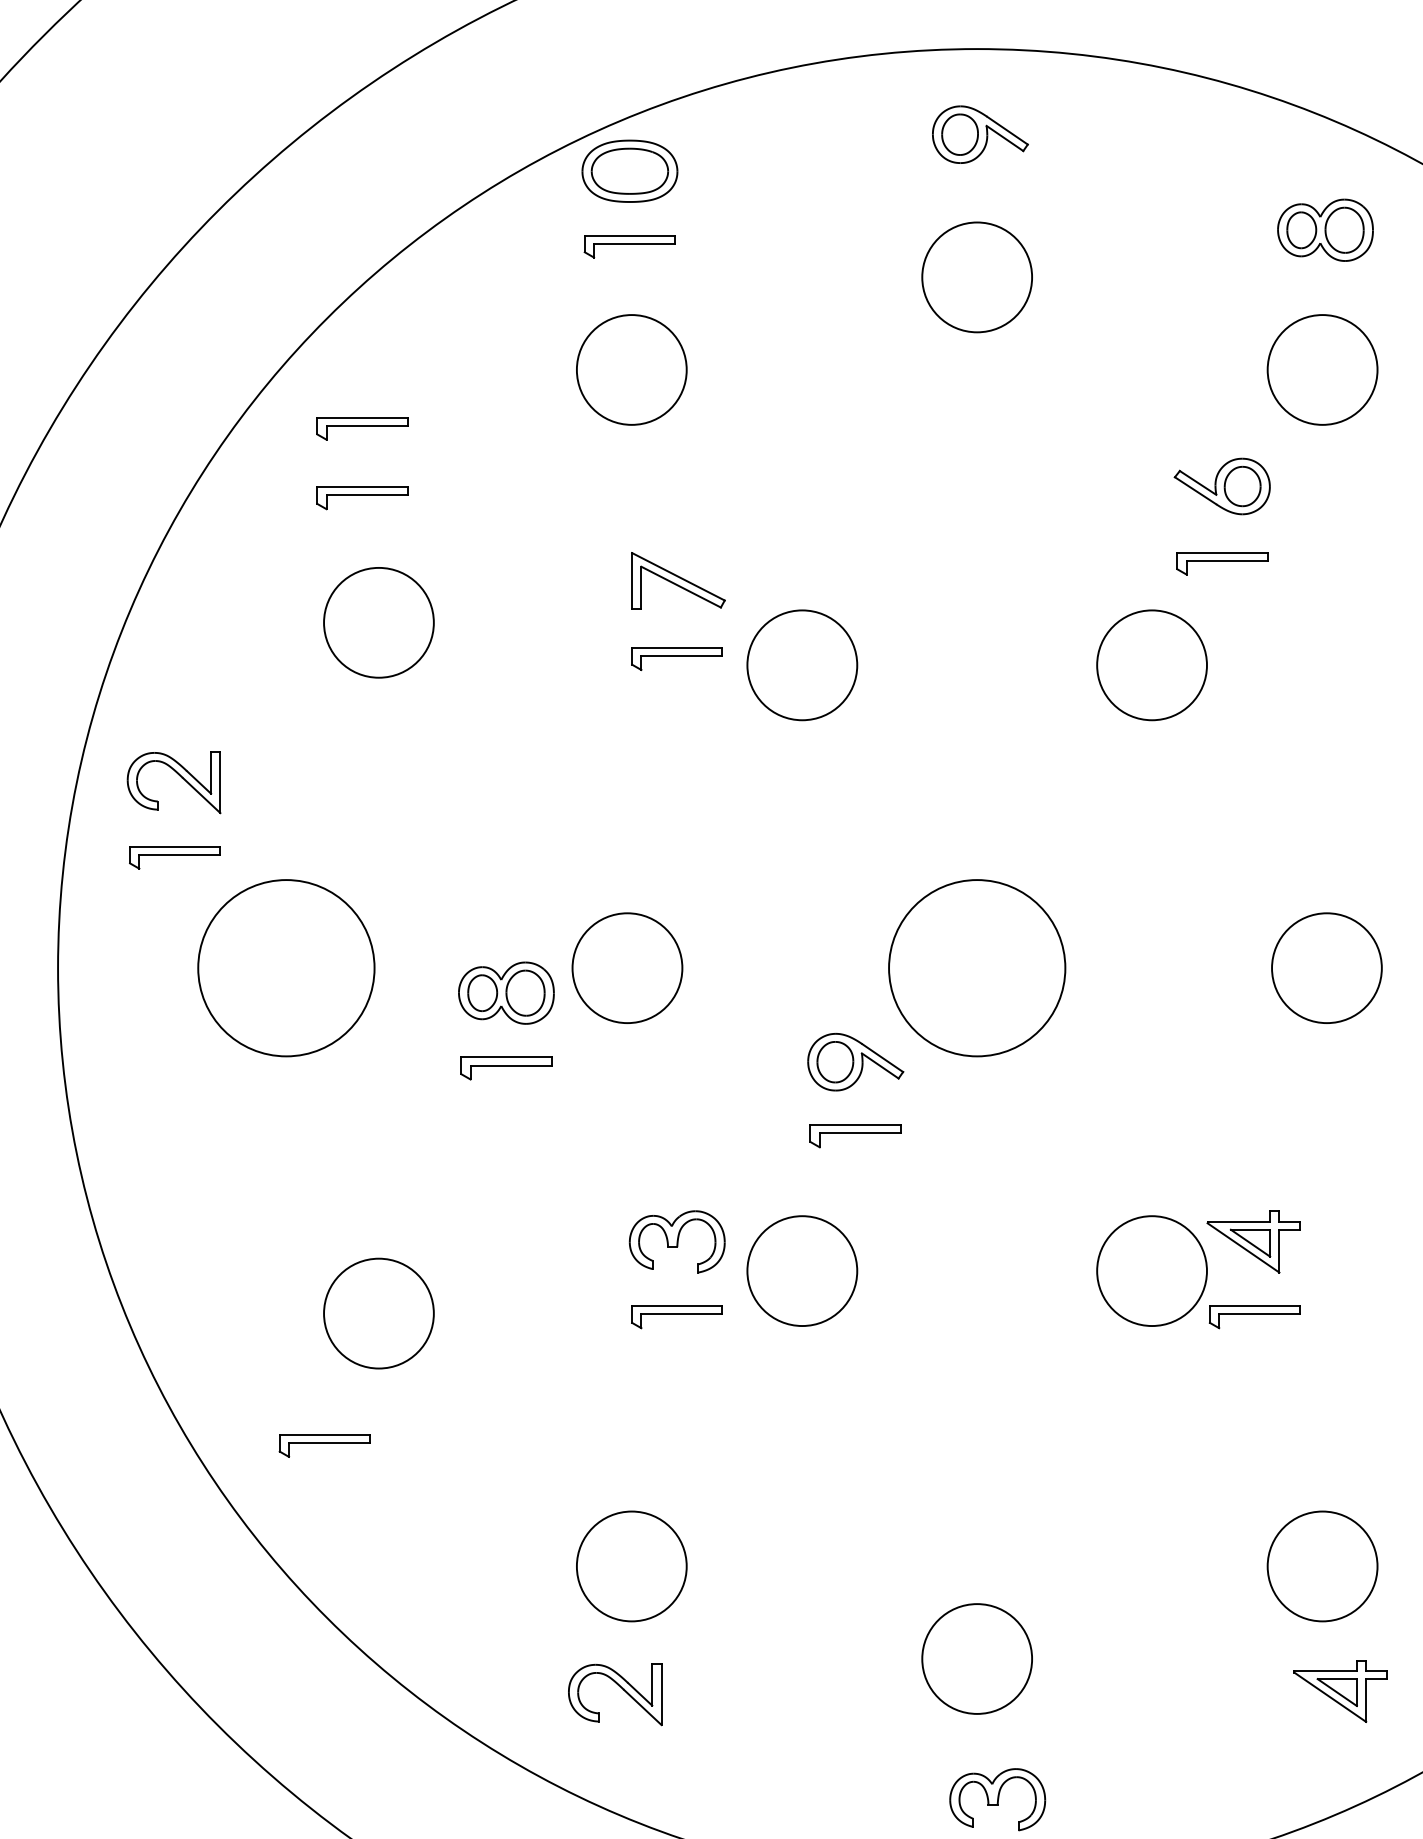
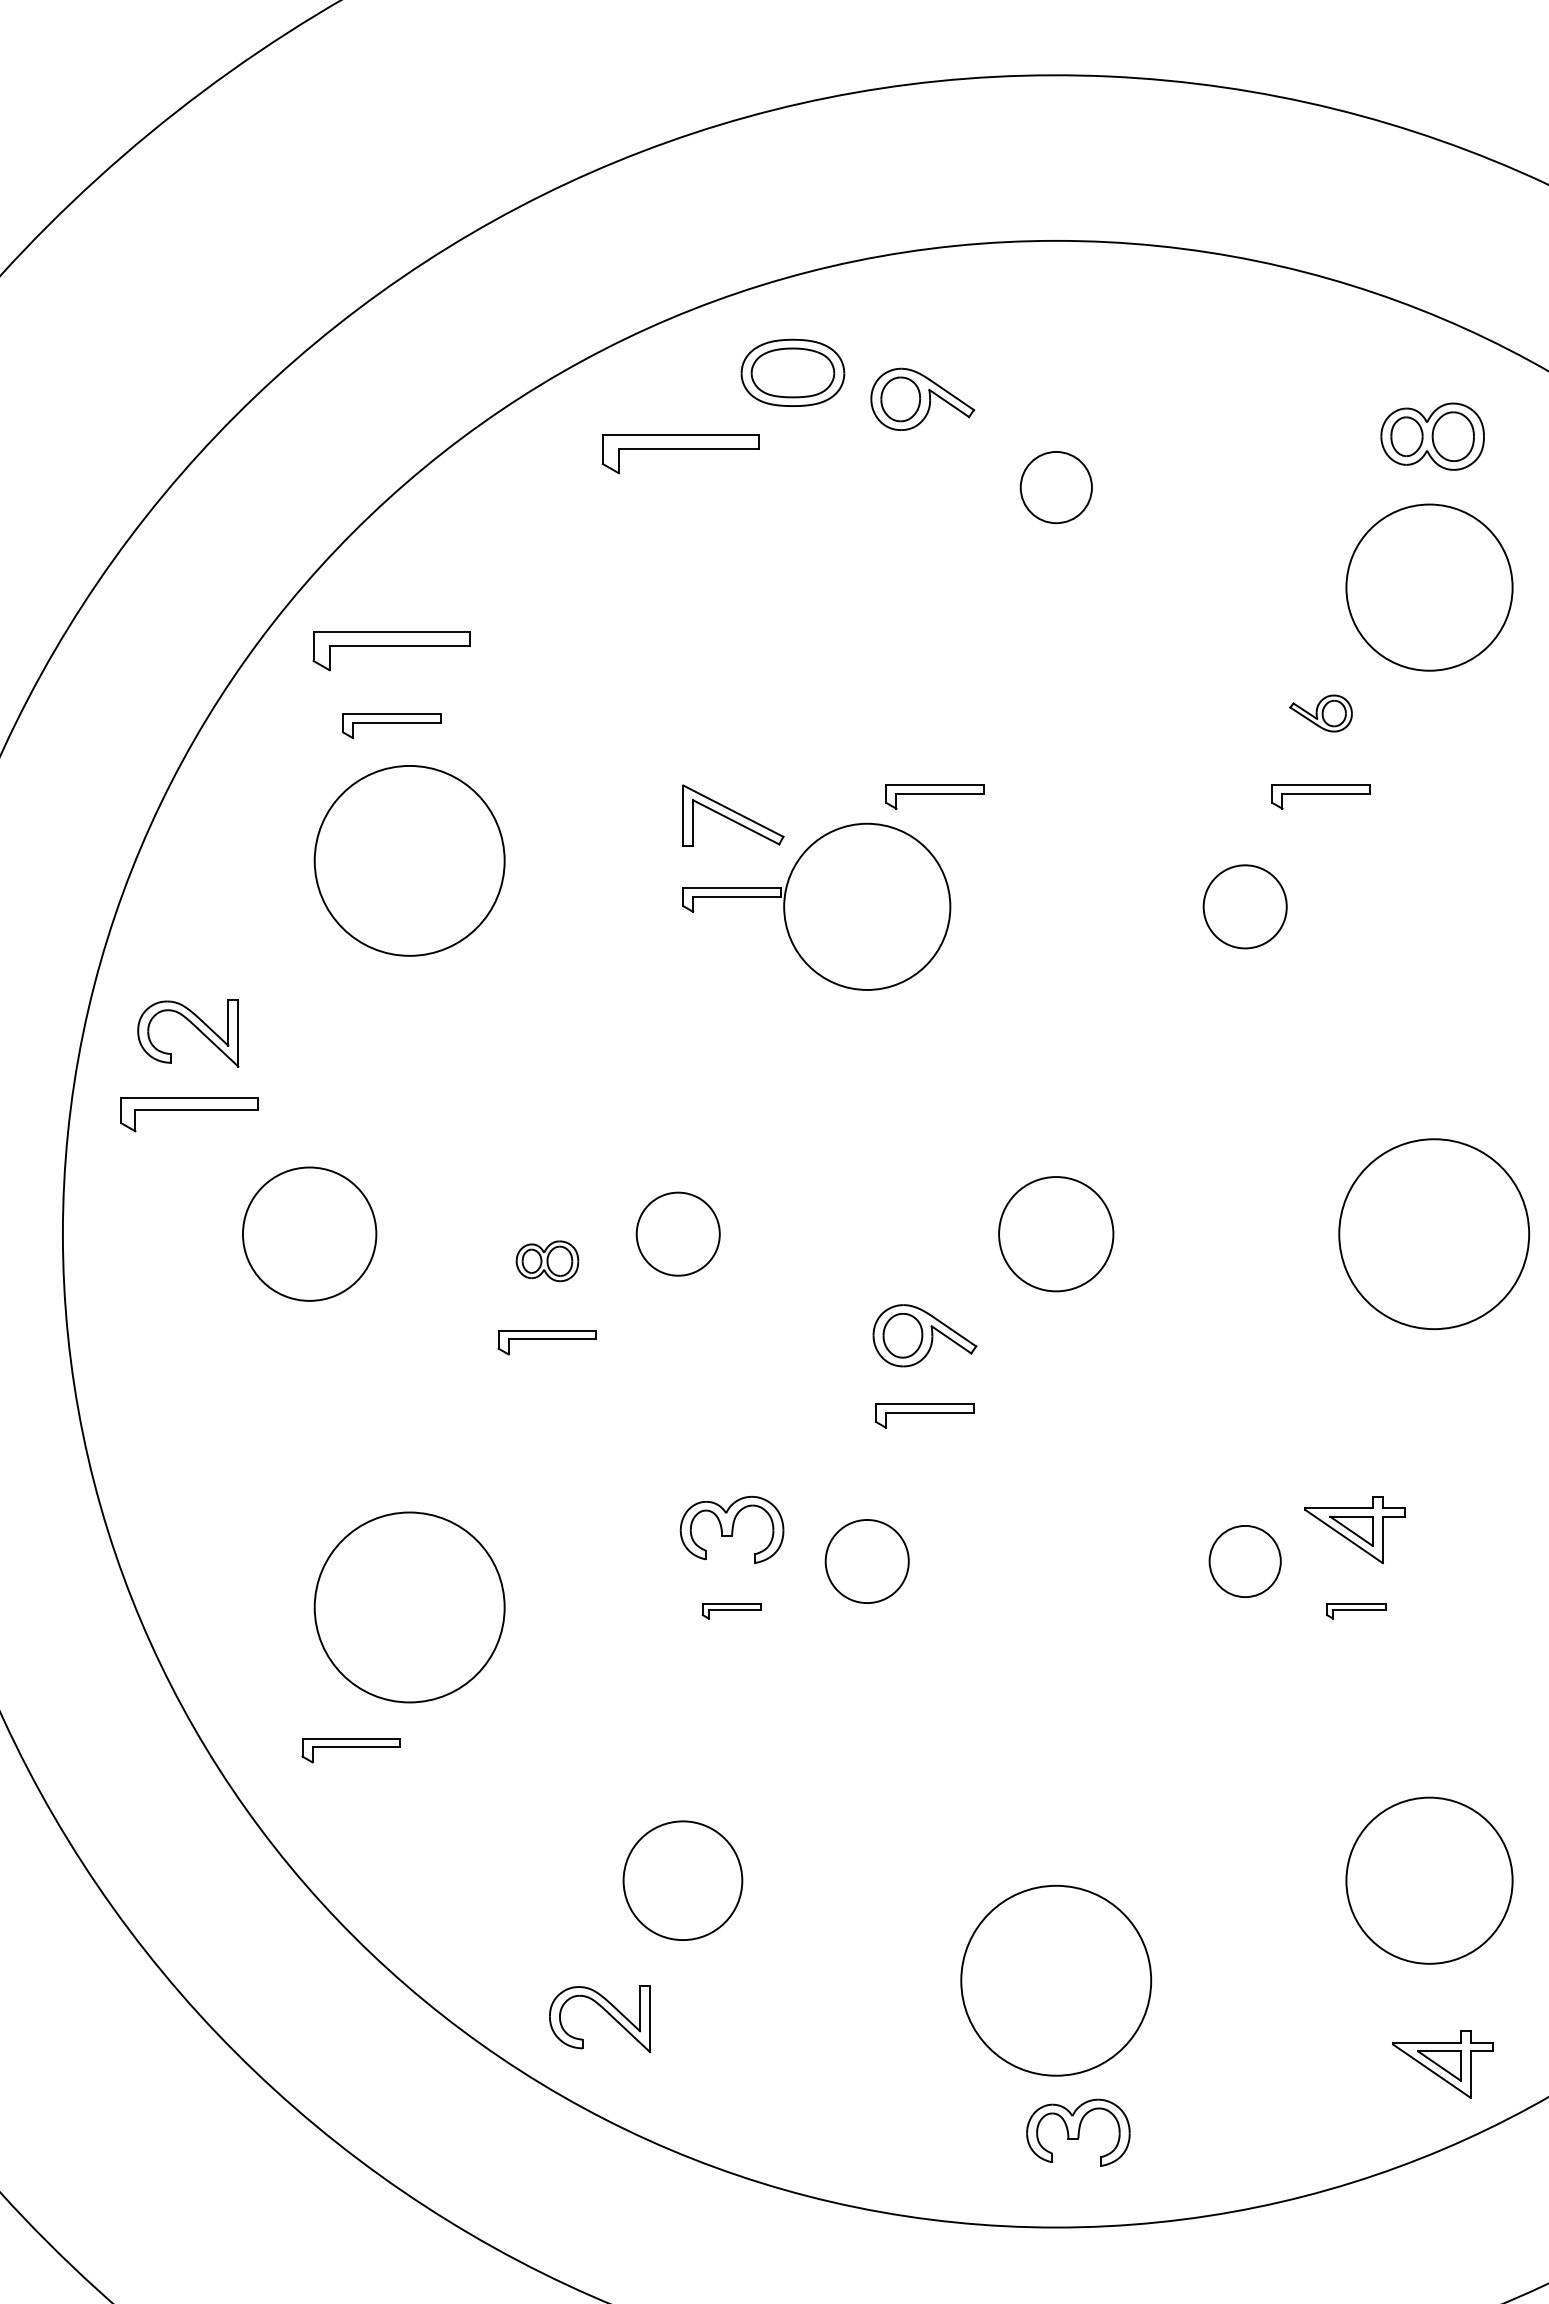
part: (980, 133) -> (922, 398), moved
part: (629, 170) -> (792, 372), moved
part: (629, 246) -> (680, 454), size x1.6
circle: (977, 277) -> (1056, 487), size x0.6
circle: (631, 369) -> (682, 587), removed
circle: (1322, 369) -> (1429, 587), size x1.4
part: (362, 428) -> (391, 650), size x1.6
part: (1221, 486) -> (1320, 713), size x0.6
part: (864, 563) -> (934, 796), added
circle: (378, 622) -> (409, 860), size x1.6
circle: (801, 664) -> (866, 906), size x1.4
circle: (1151, 664) -> (1244, 906), size x0.7
part: (174, 857) -> (188, 1114), size x1.4
circle: (286, 967) -> (309, 1233), size x0.7
circle: (626, 967) -> (677, 1233), size x0.7
circle: (976, 967) -> (1055, 1233), size x0.6
circle: (1326, 967) -> (1433, 1233), size x1.6
part: (506, 993) -> (547, 1261), size x0.6
circle: (801, 1271) -> (866, 1561), size x0.7
circle: (1151, 1271) -> (1244, 1561), size x0.6
circle: (378, 1313) -> (409, 1607), size x1.6
part: (676, 1317) -> (731, 1611), size x0.6
part: (1254, 1317) -> (1355, 1611), size x0.6
circle: (1322, 1566) -> (1429, 1880), size x1.4
circle: (976, 1658) -> (1055, 1980), size x1.6
part: (621, 1688) -> (606, 2012), moved
part: (1340, 1691) -> (1442, 2064), moved

